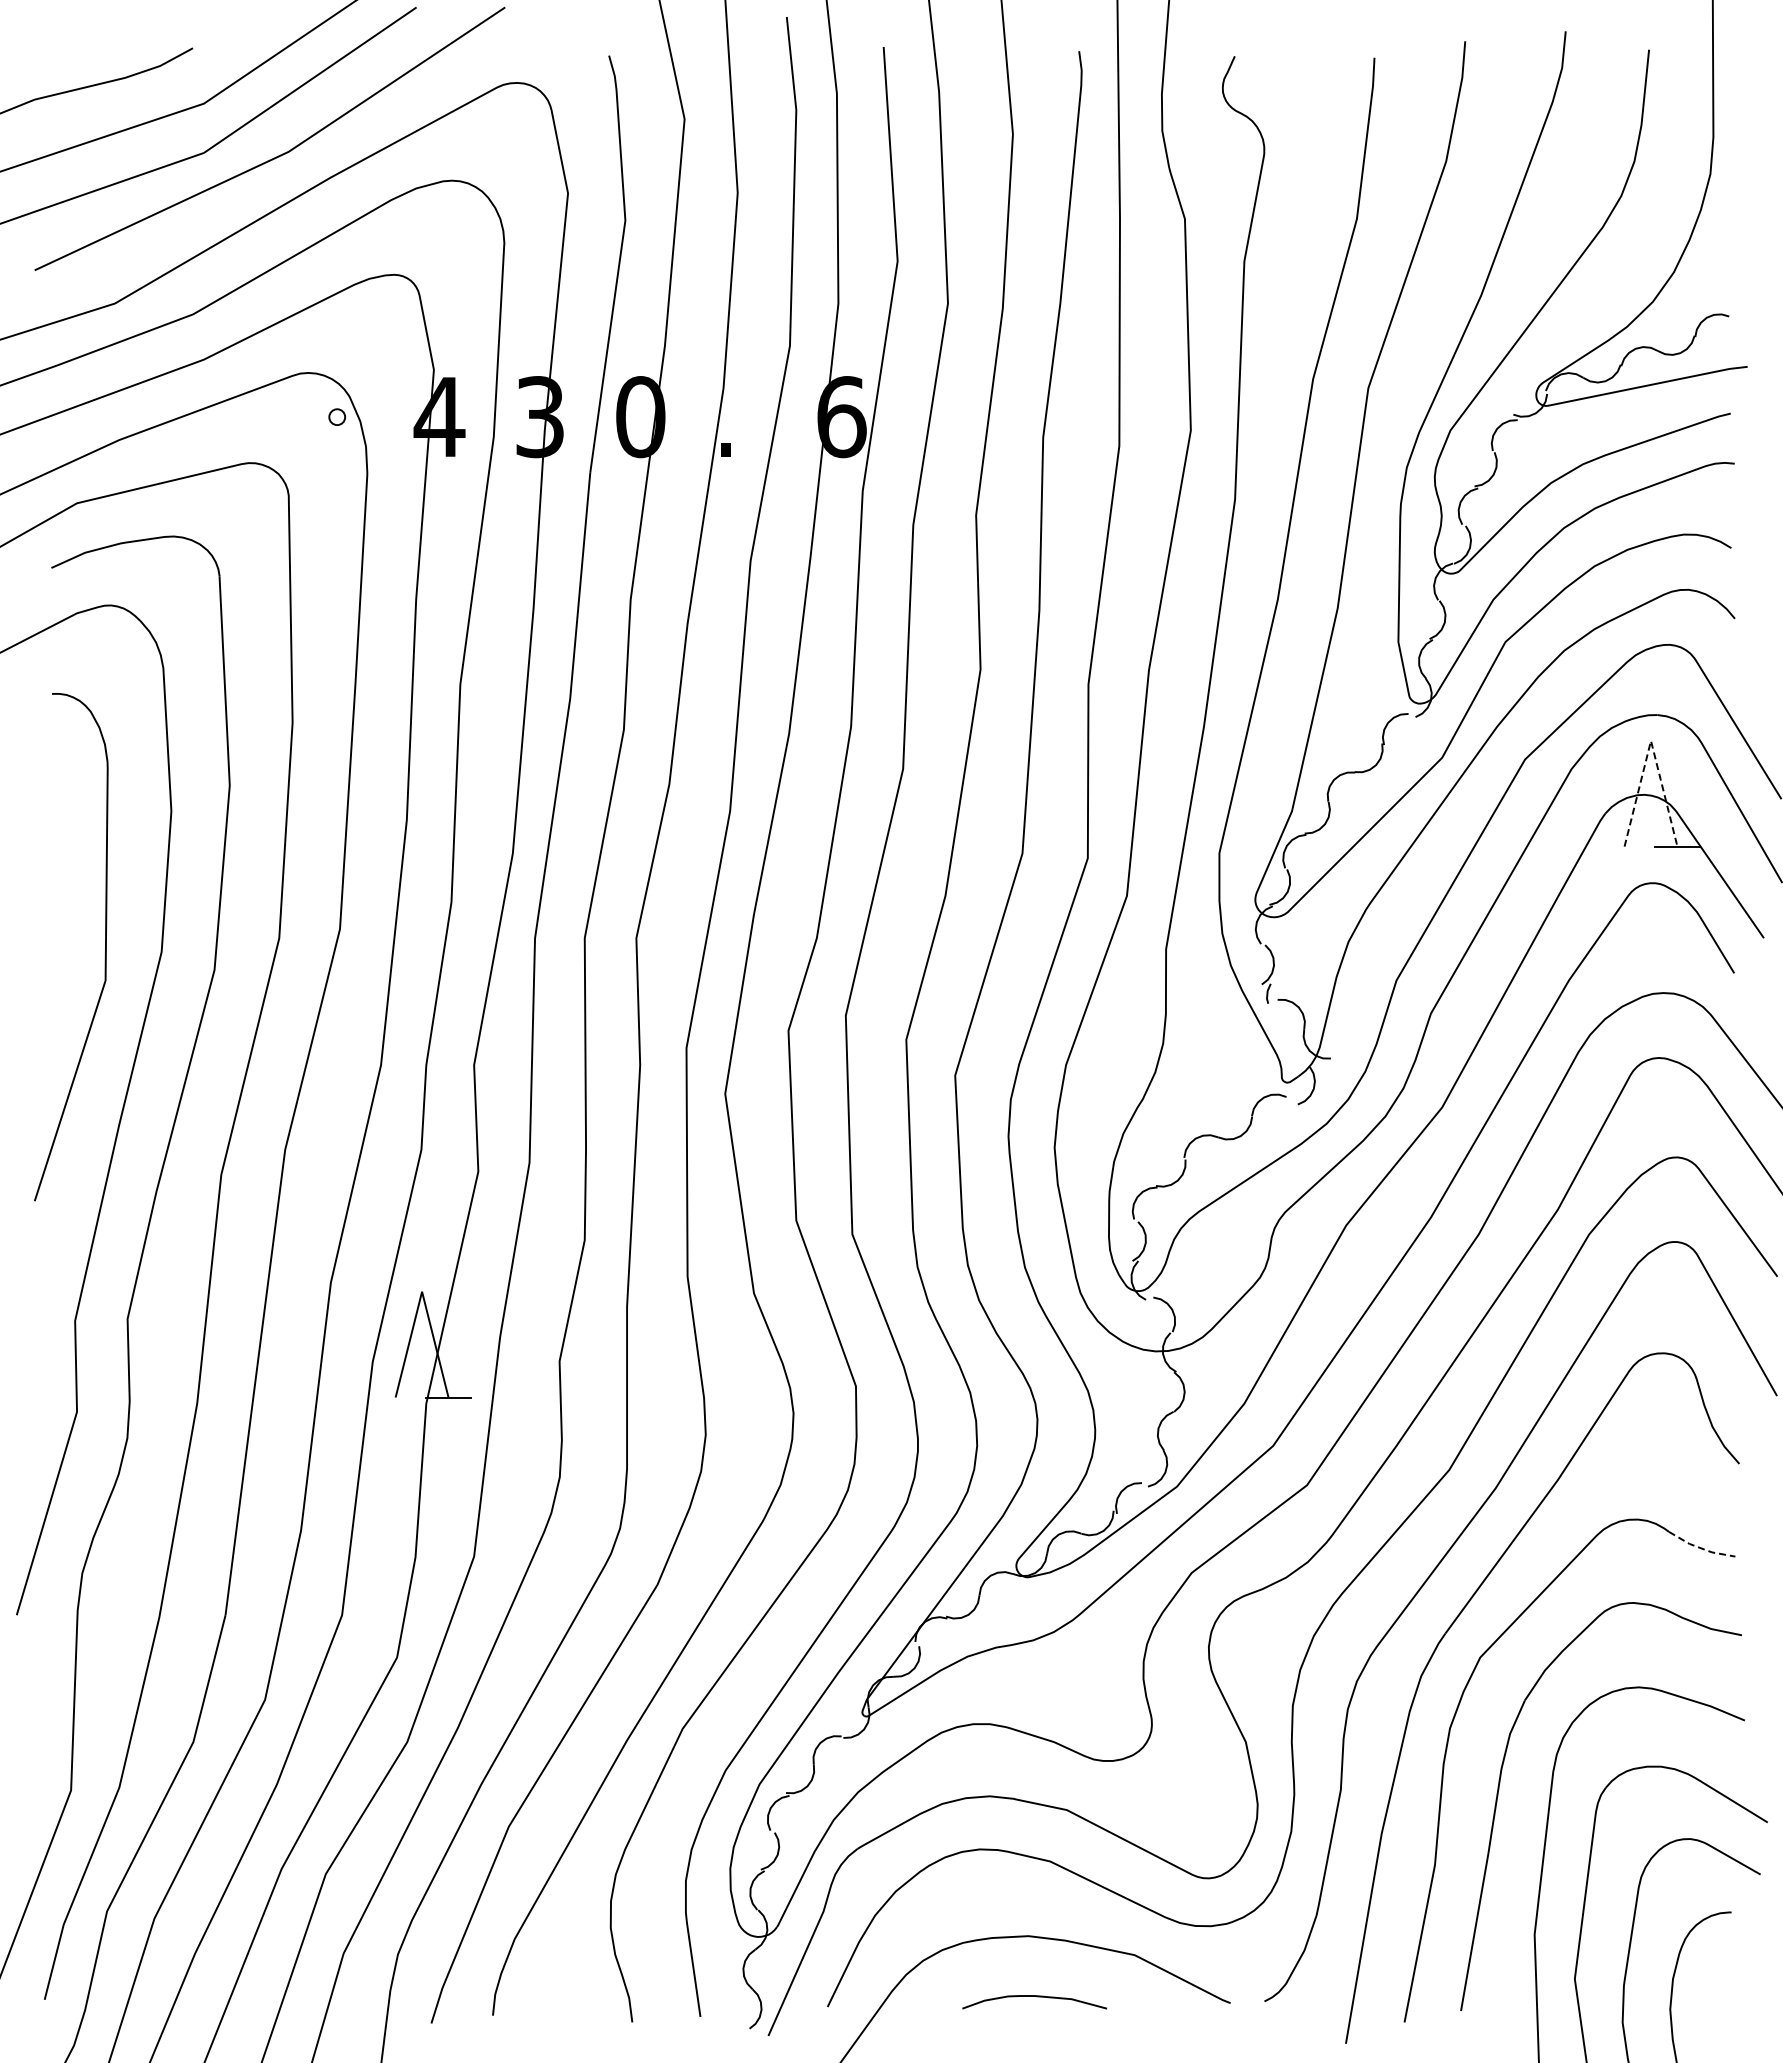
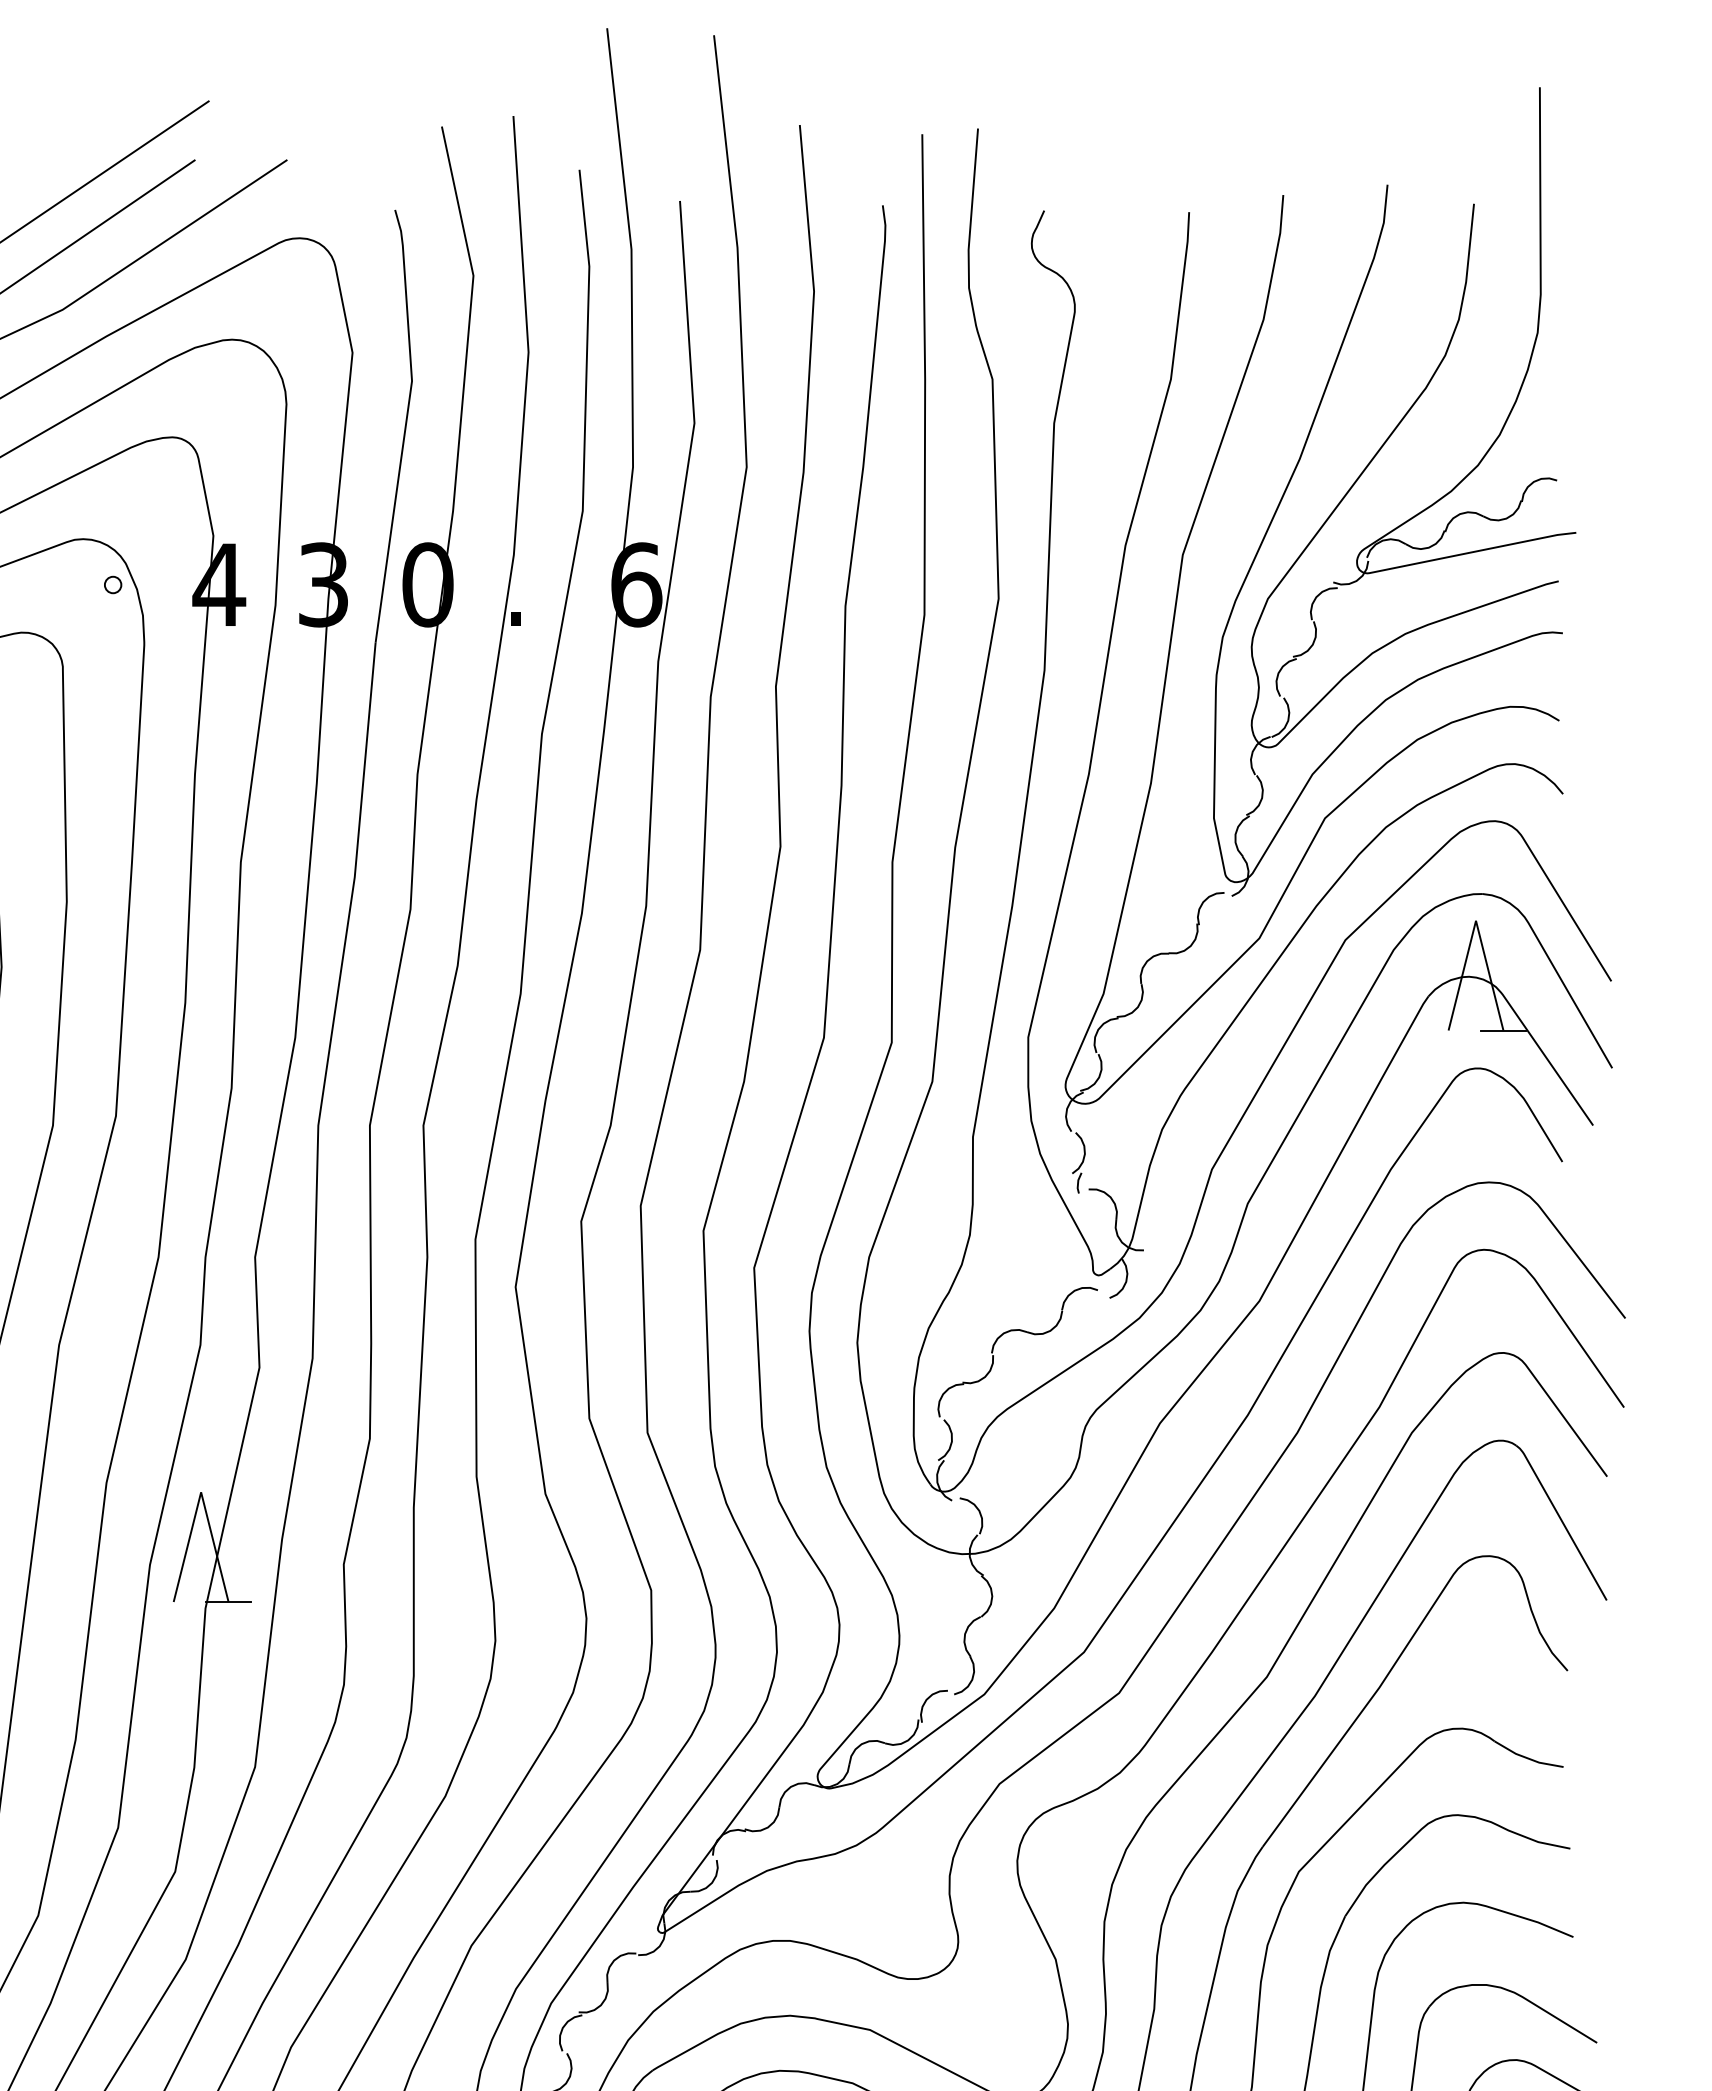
line: (1651, 740) -> (1476, 920), dashed -> solid
line: (1700, 1548) -> (1527, 1758), dashed -> solid

